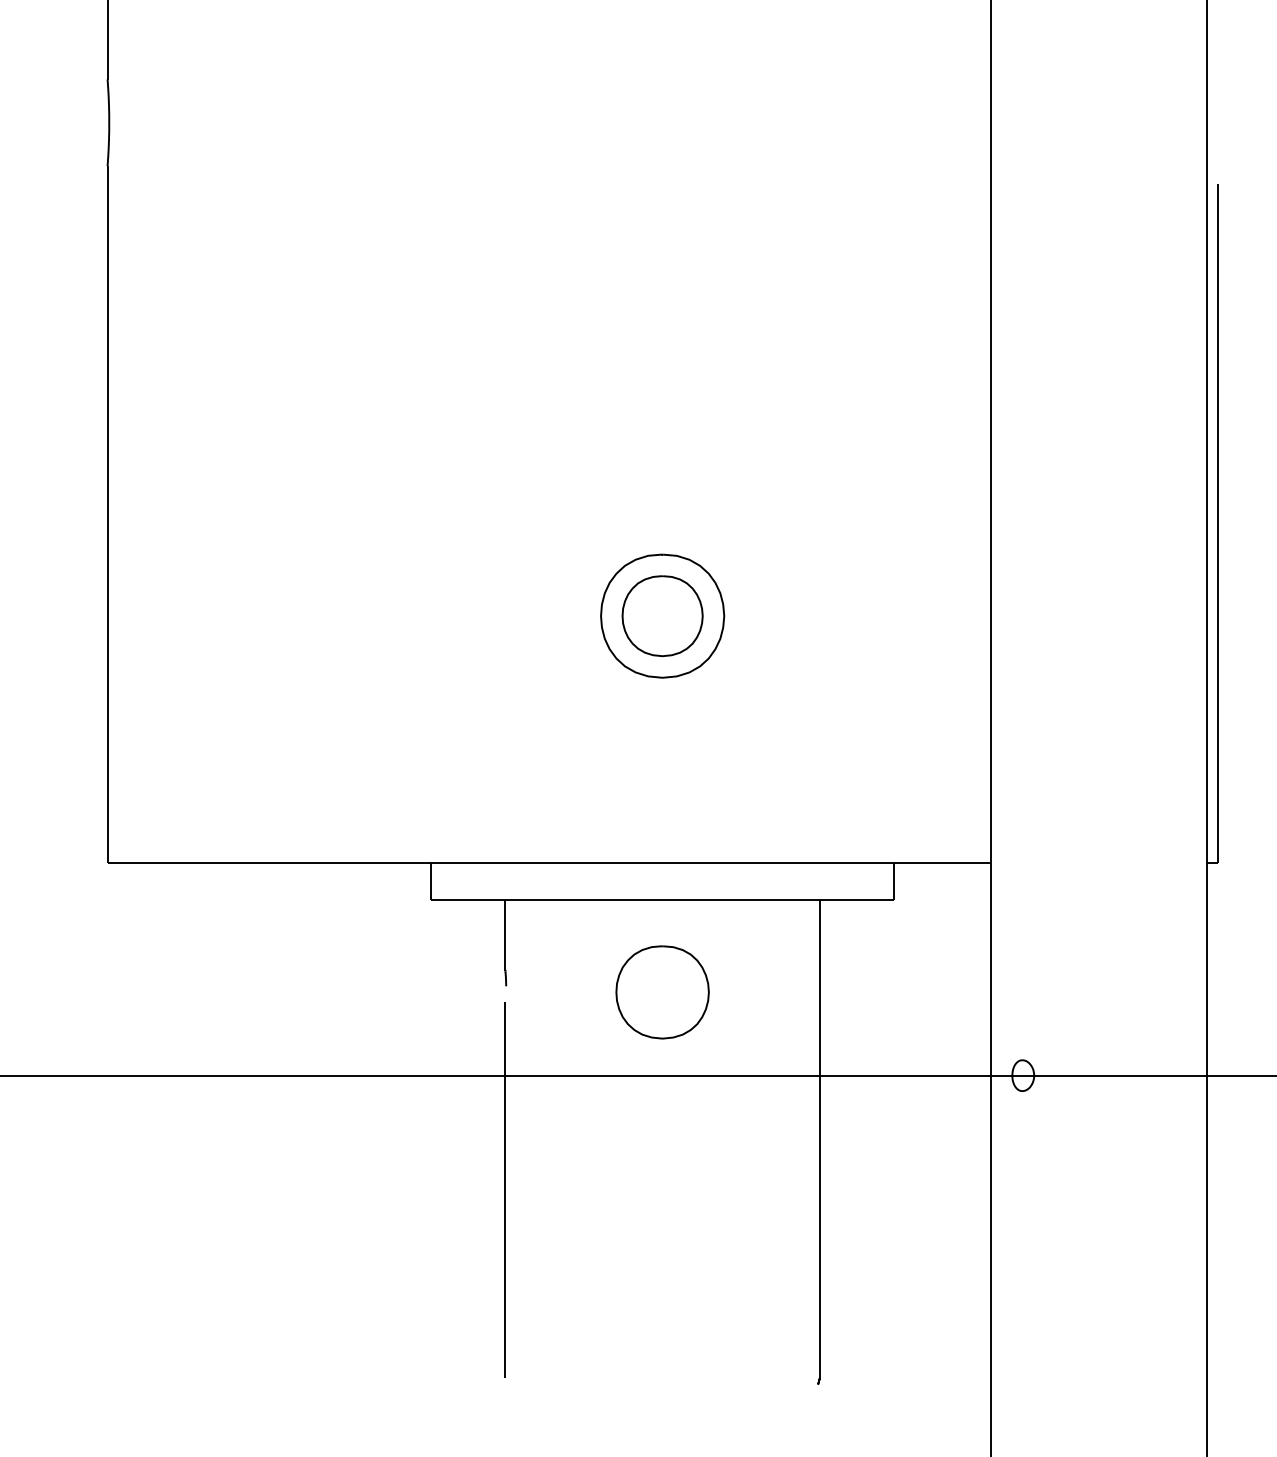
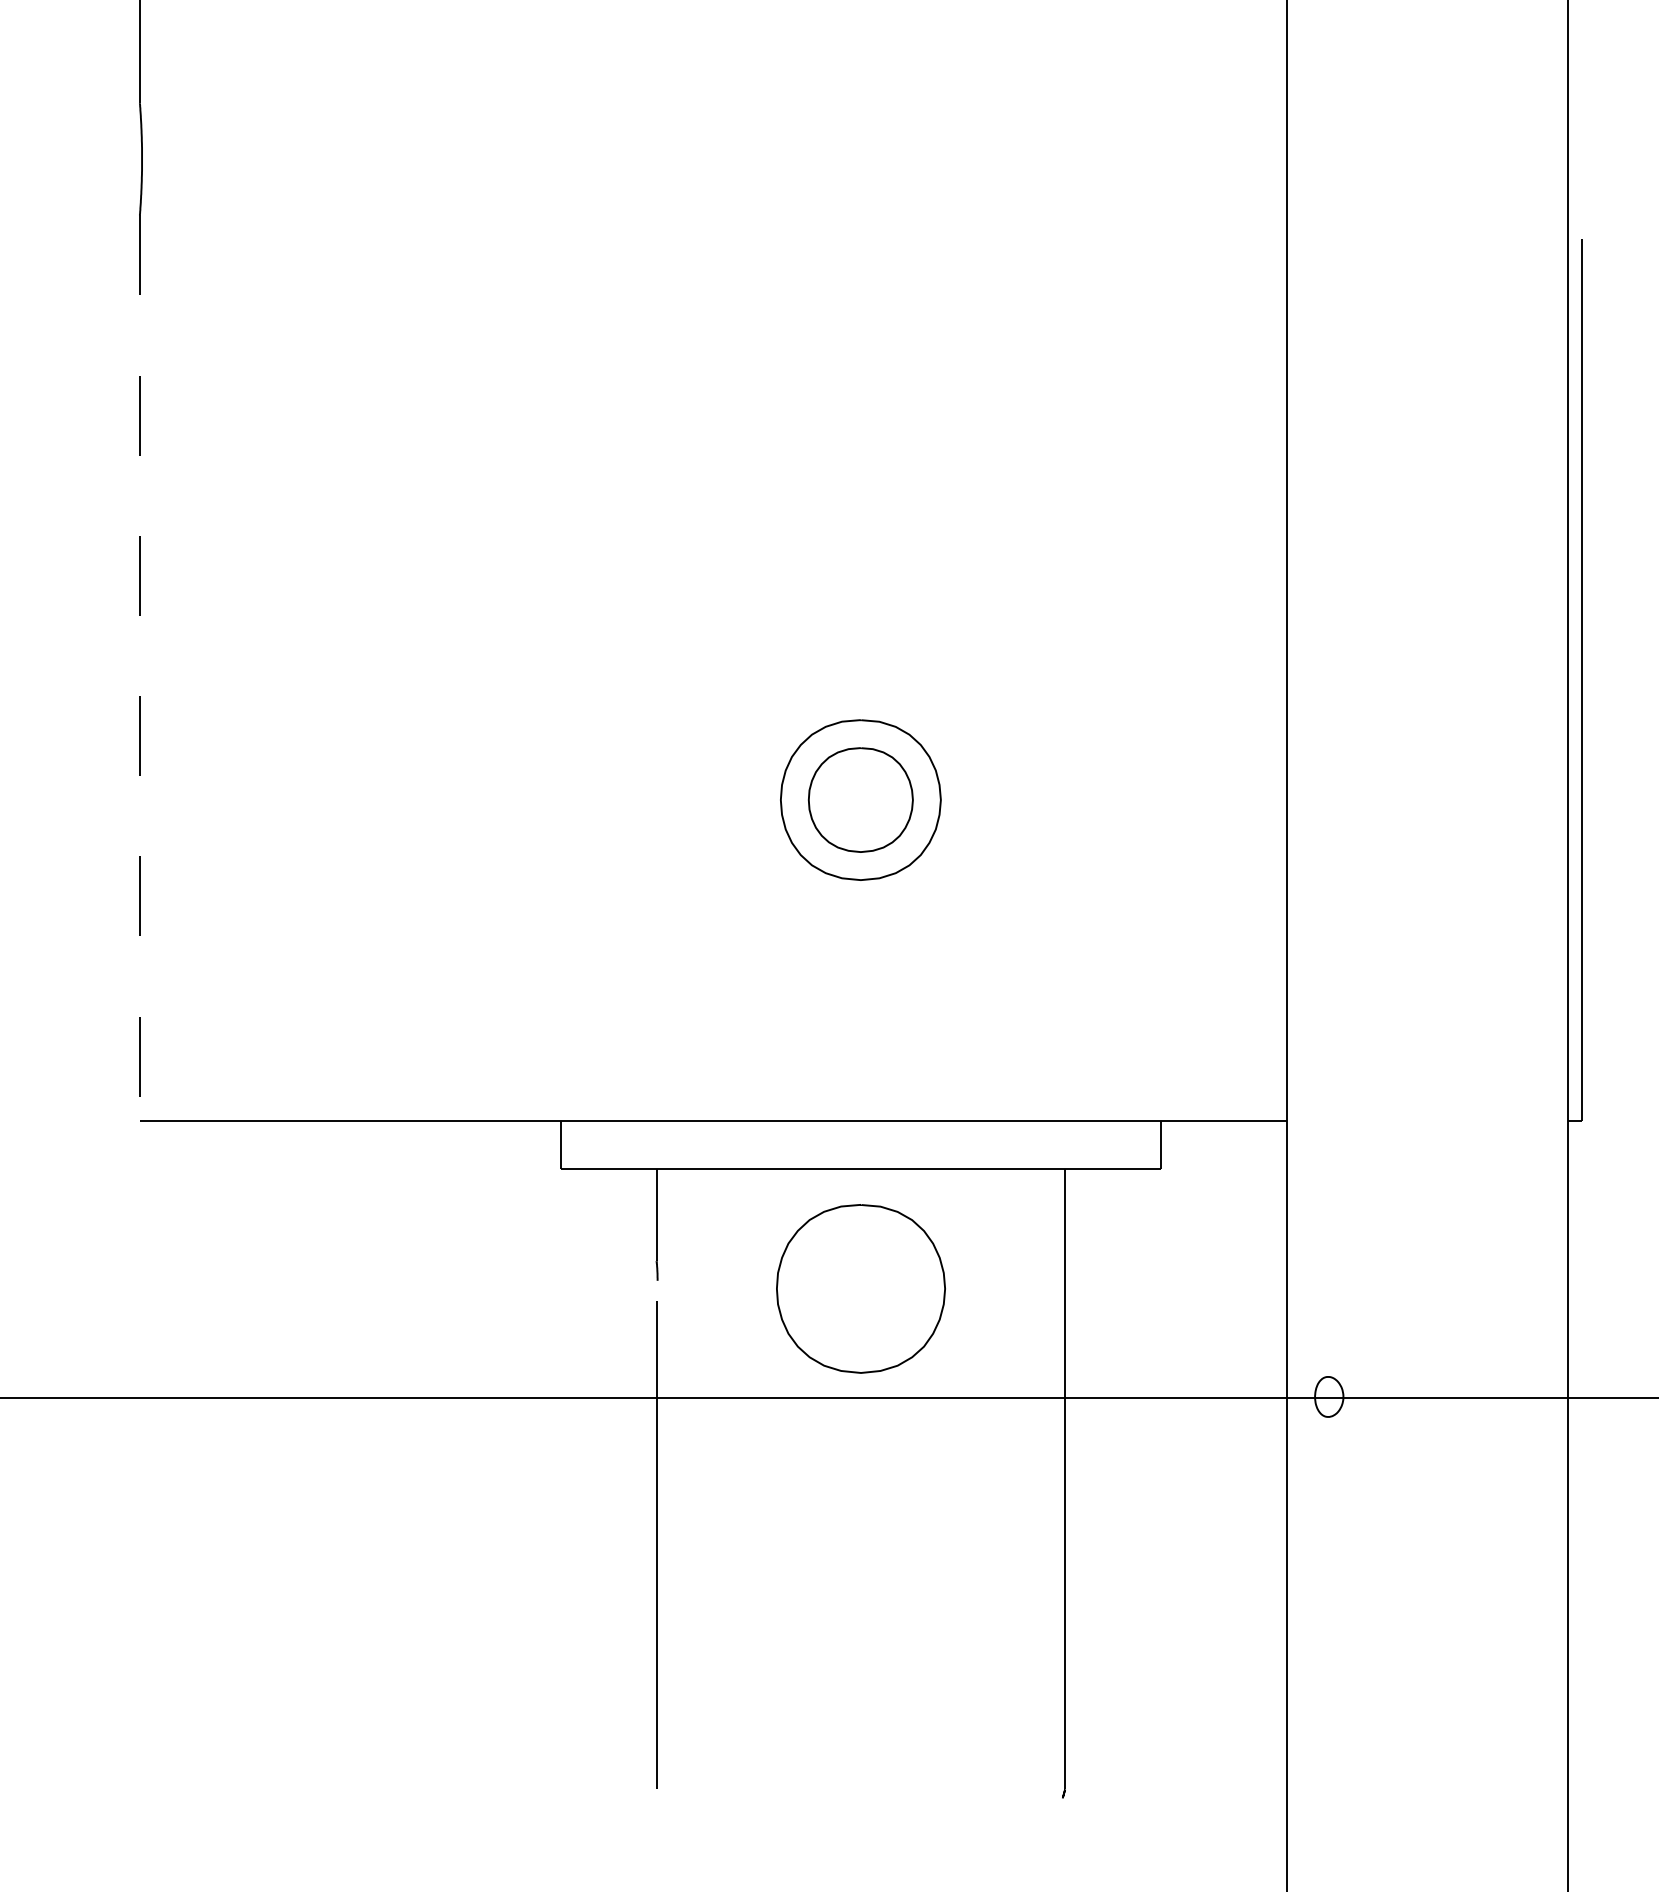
line: (107, 514) -> (139, 667), solid -> dashed
part: (662, 992) -> (860, 1288), size x1.4

